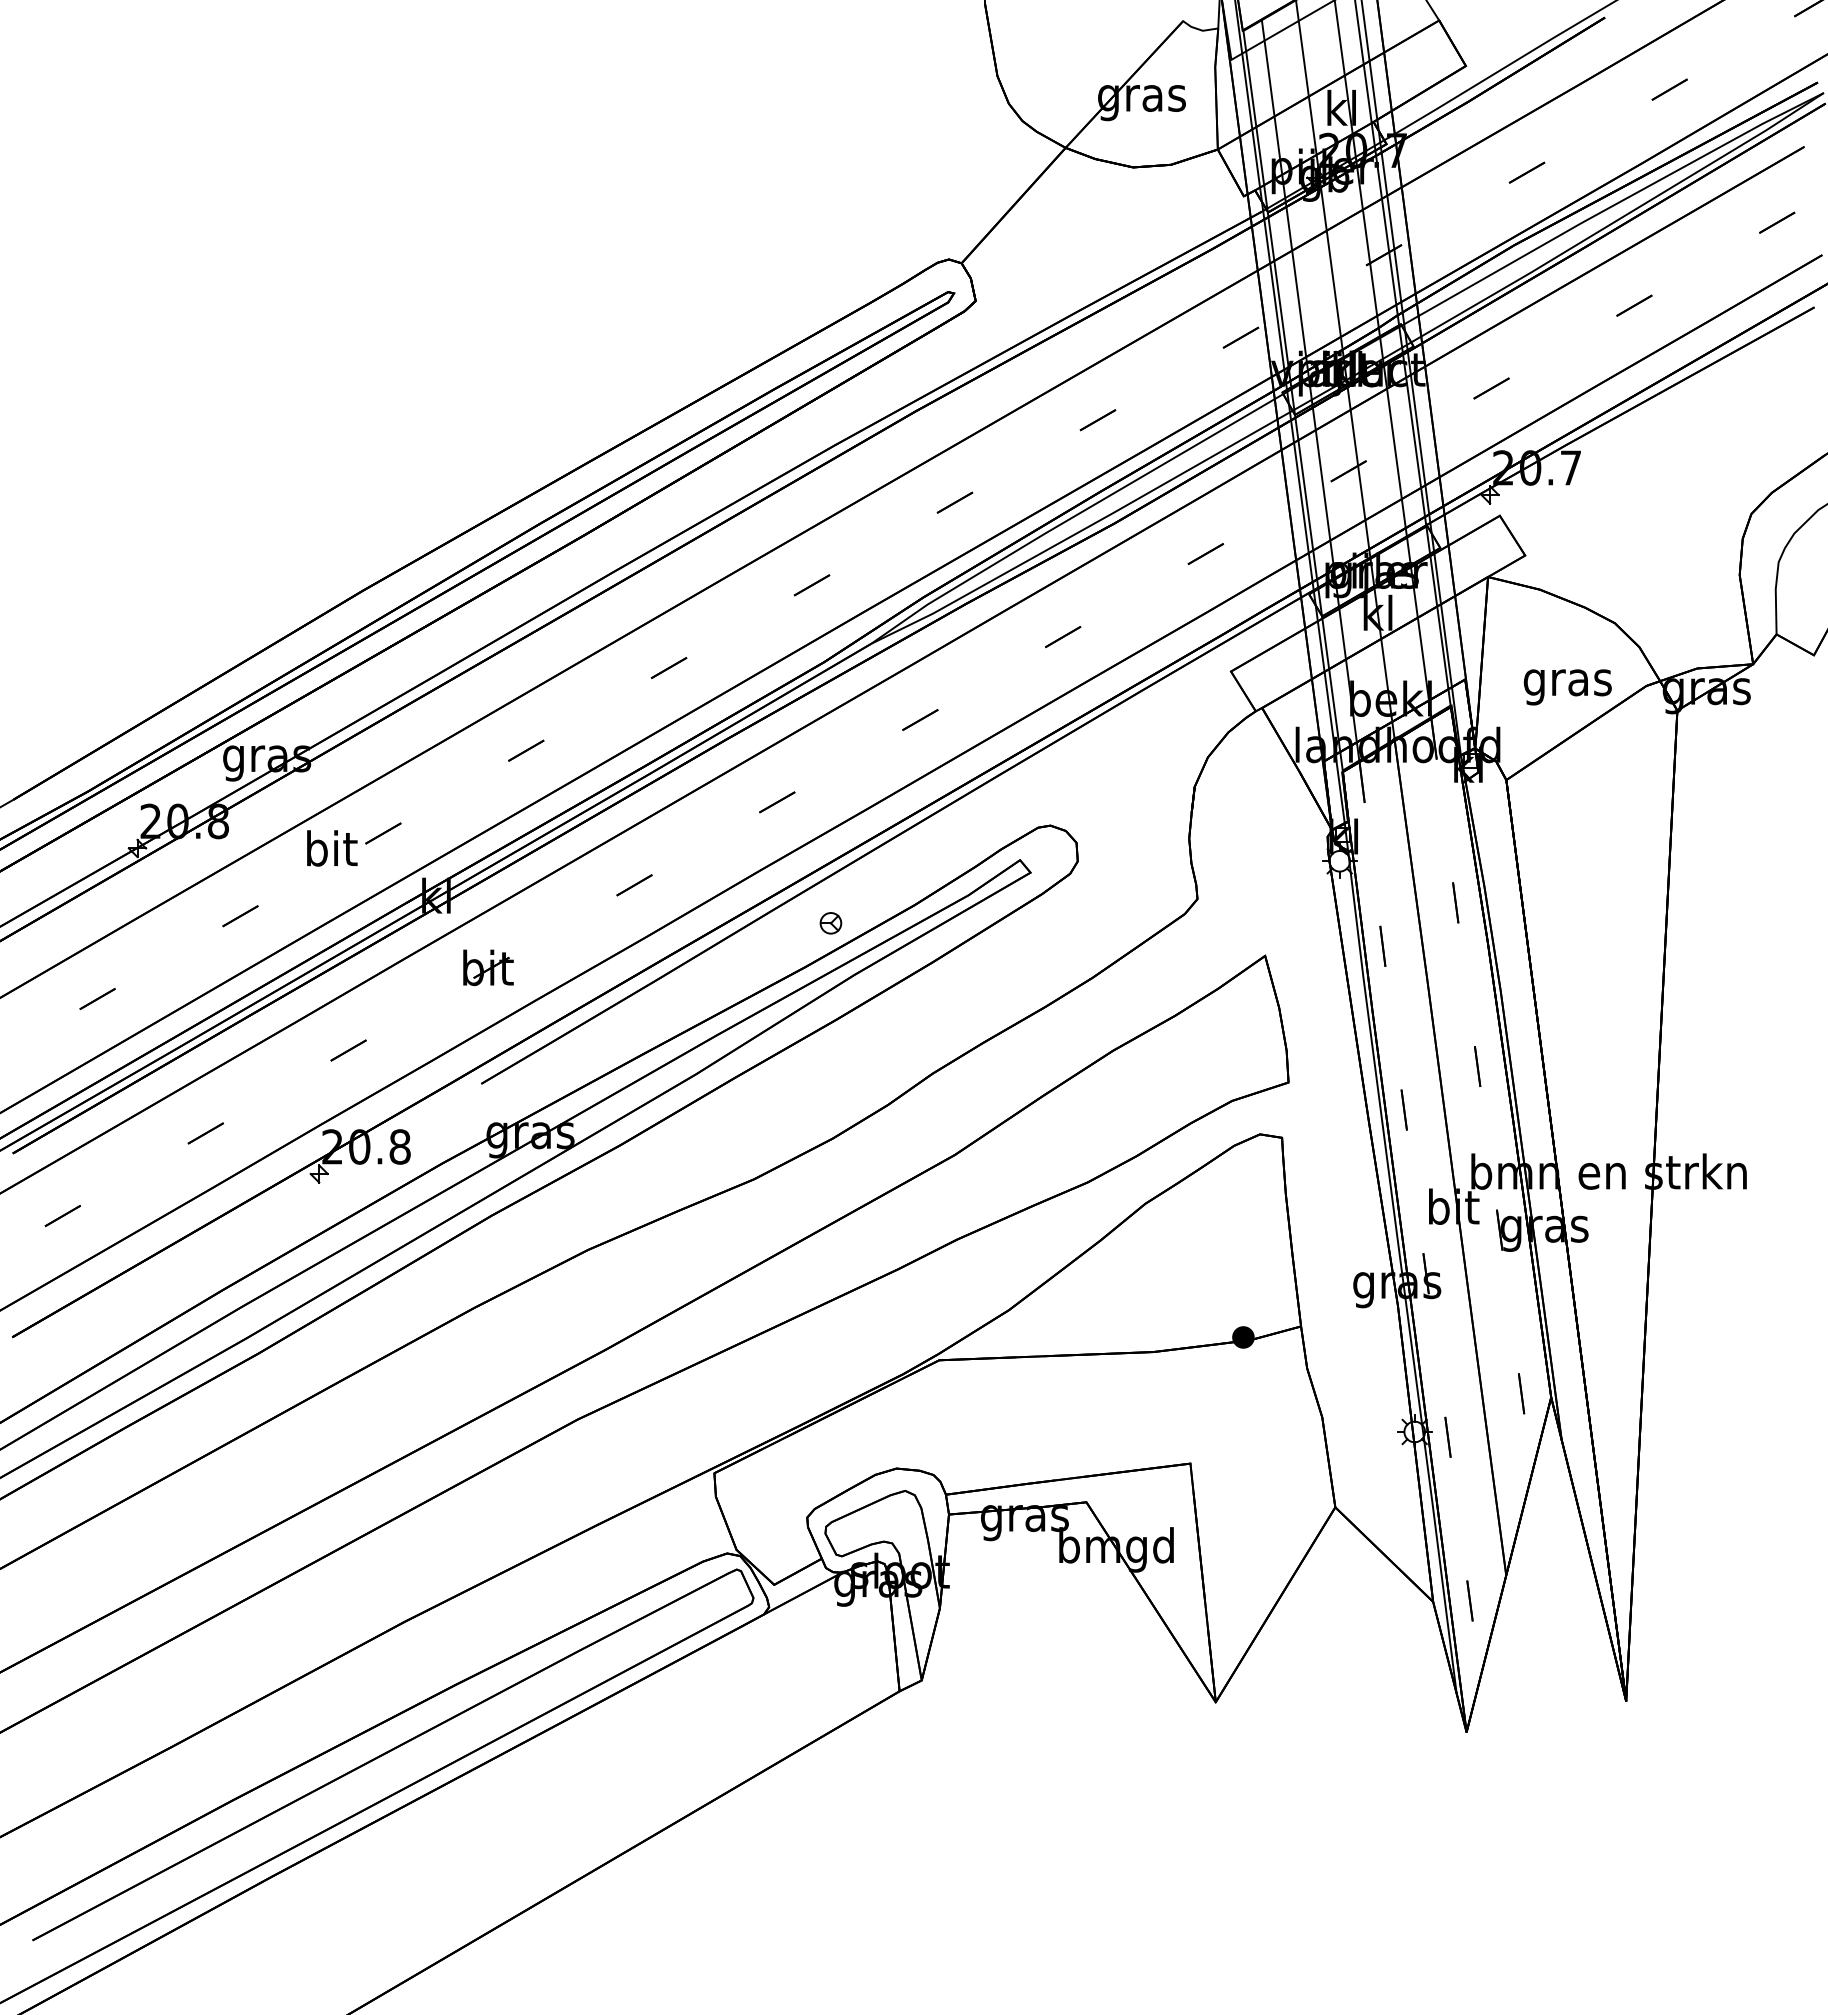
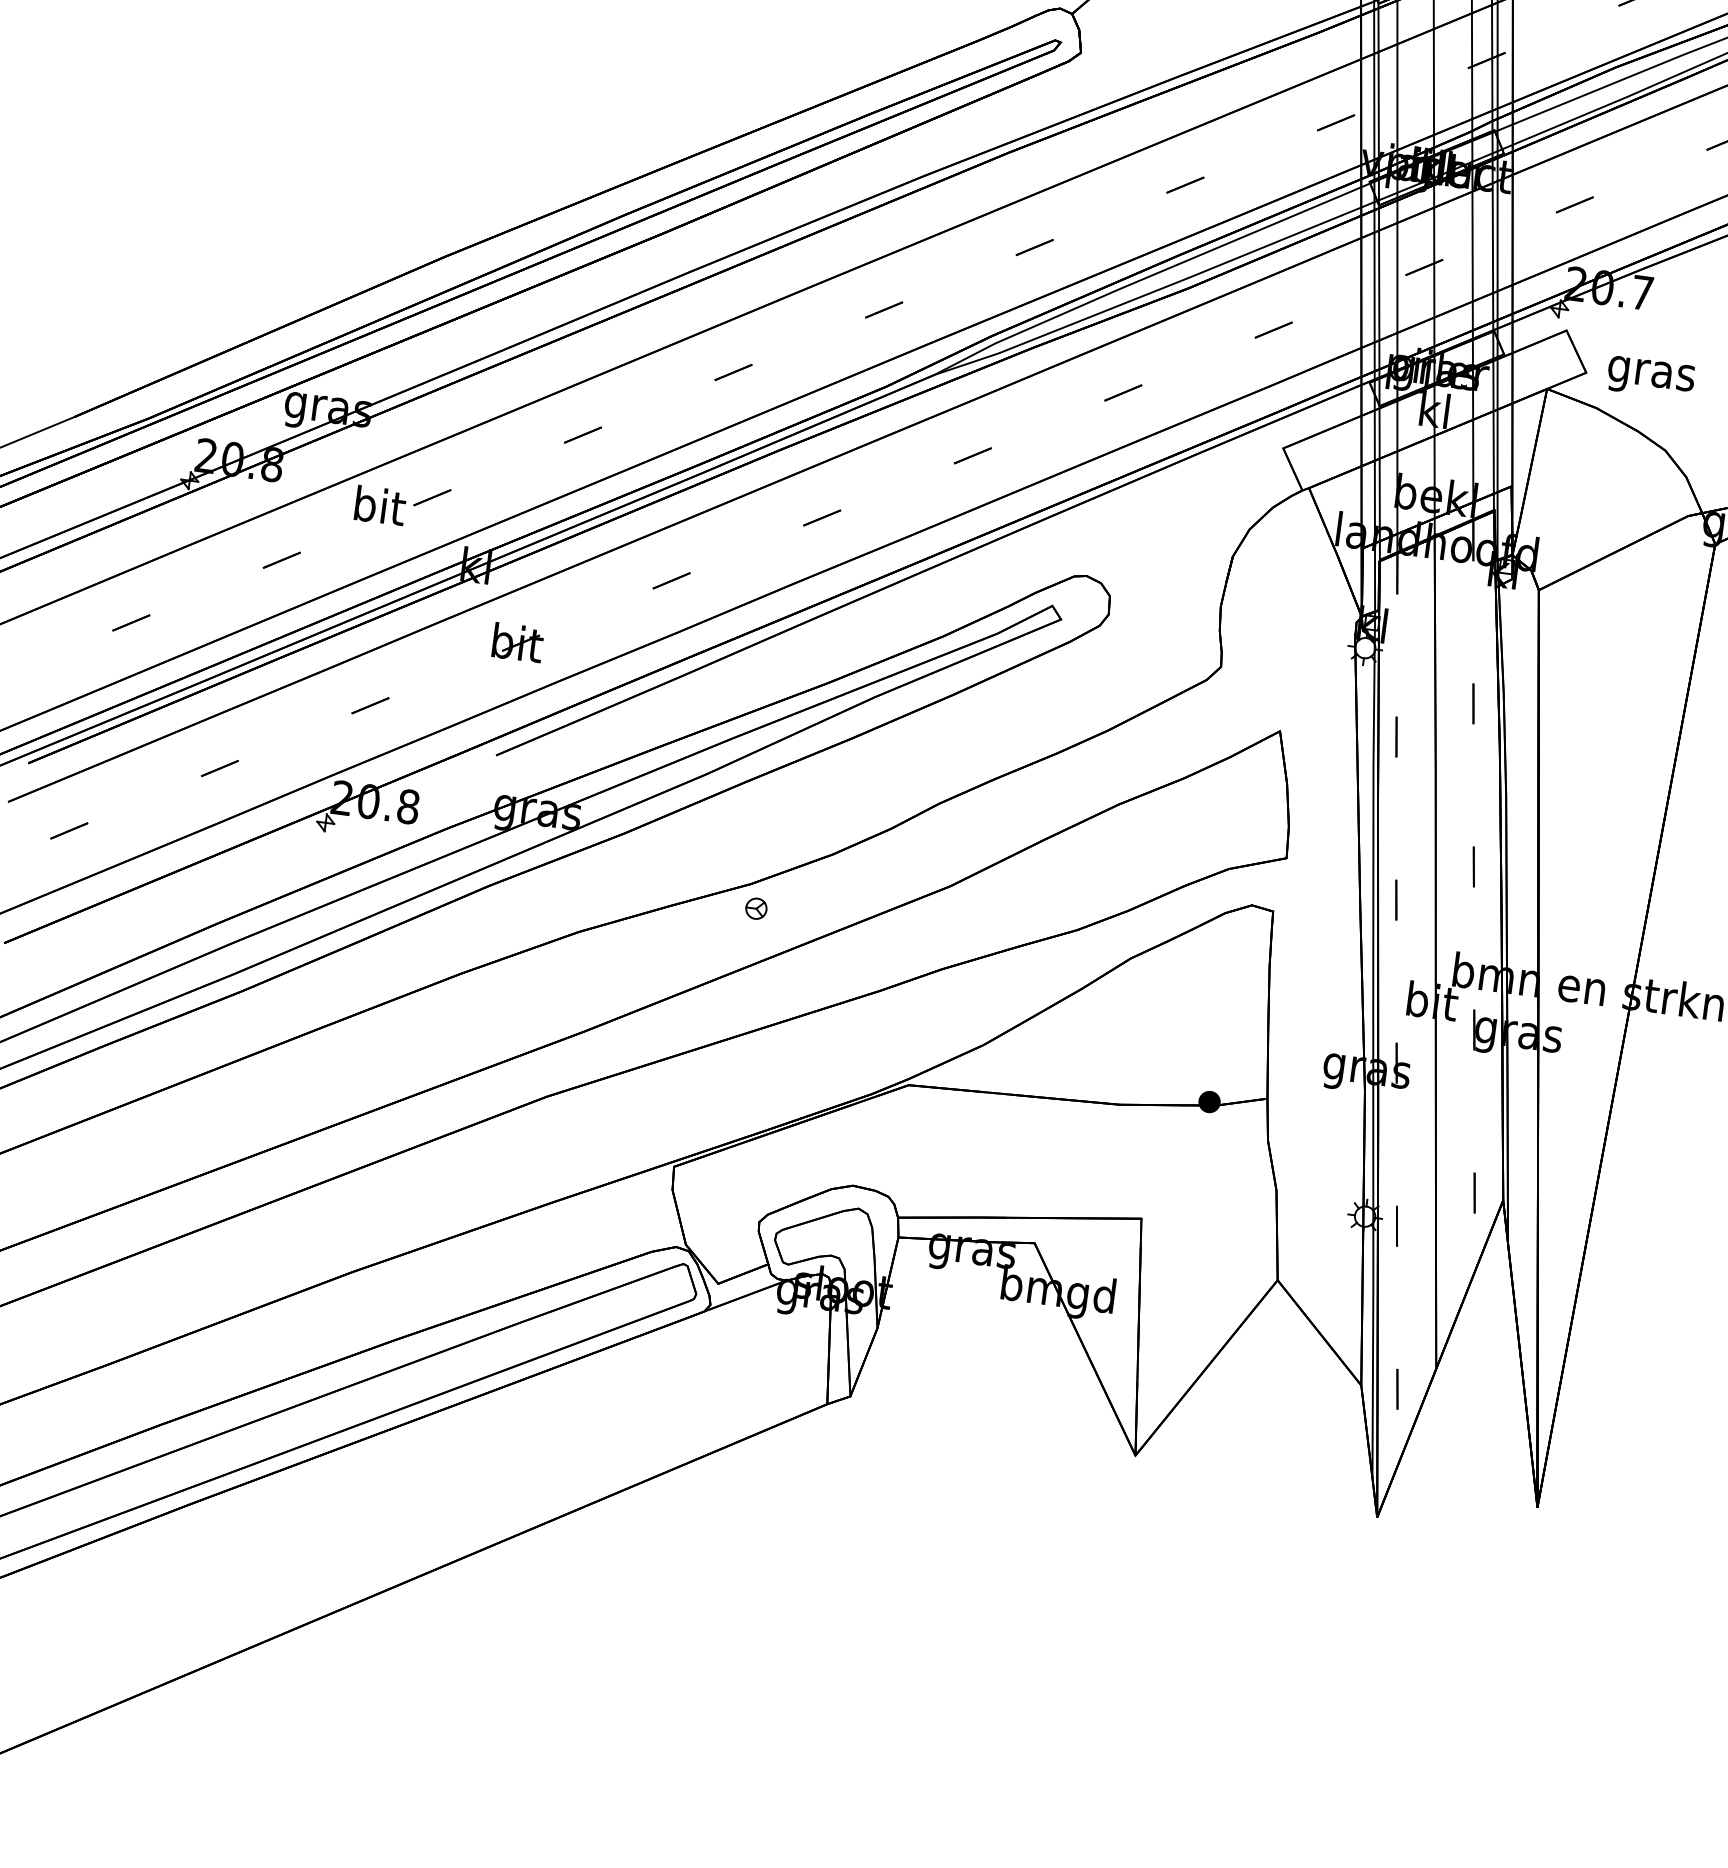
text: (1567, 687) -> (1650, 378), moved
part: (830, 923) -> (755, 908), moved

